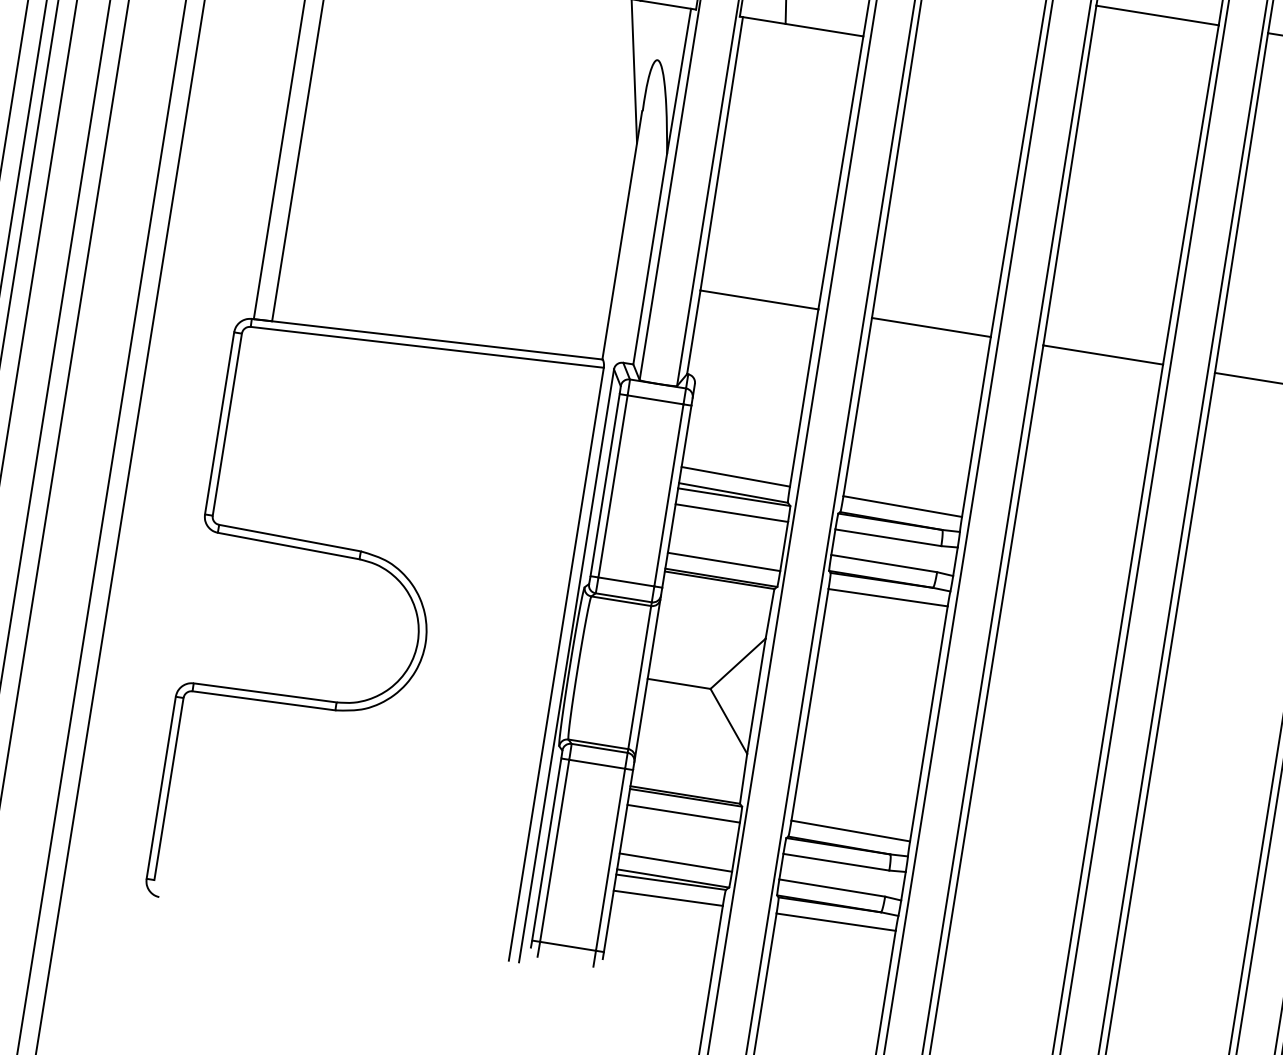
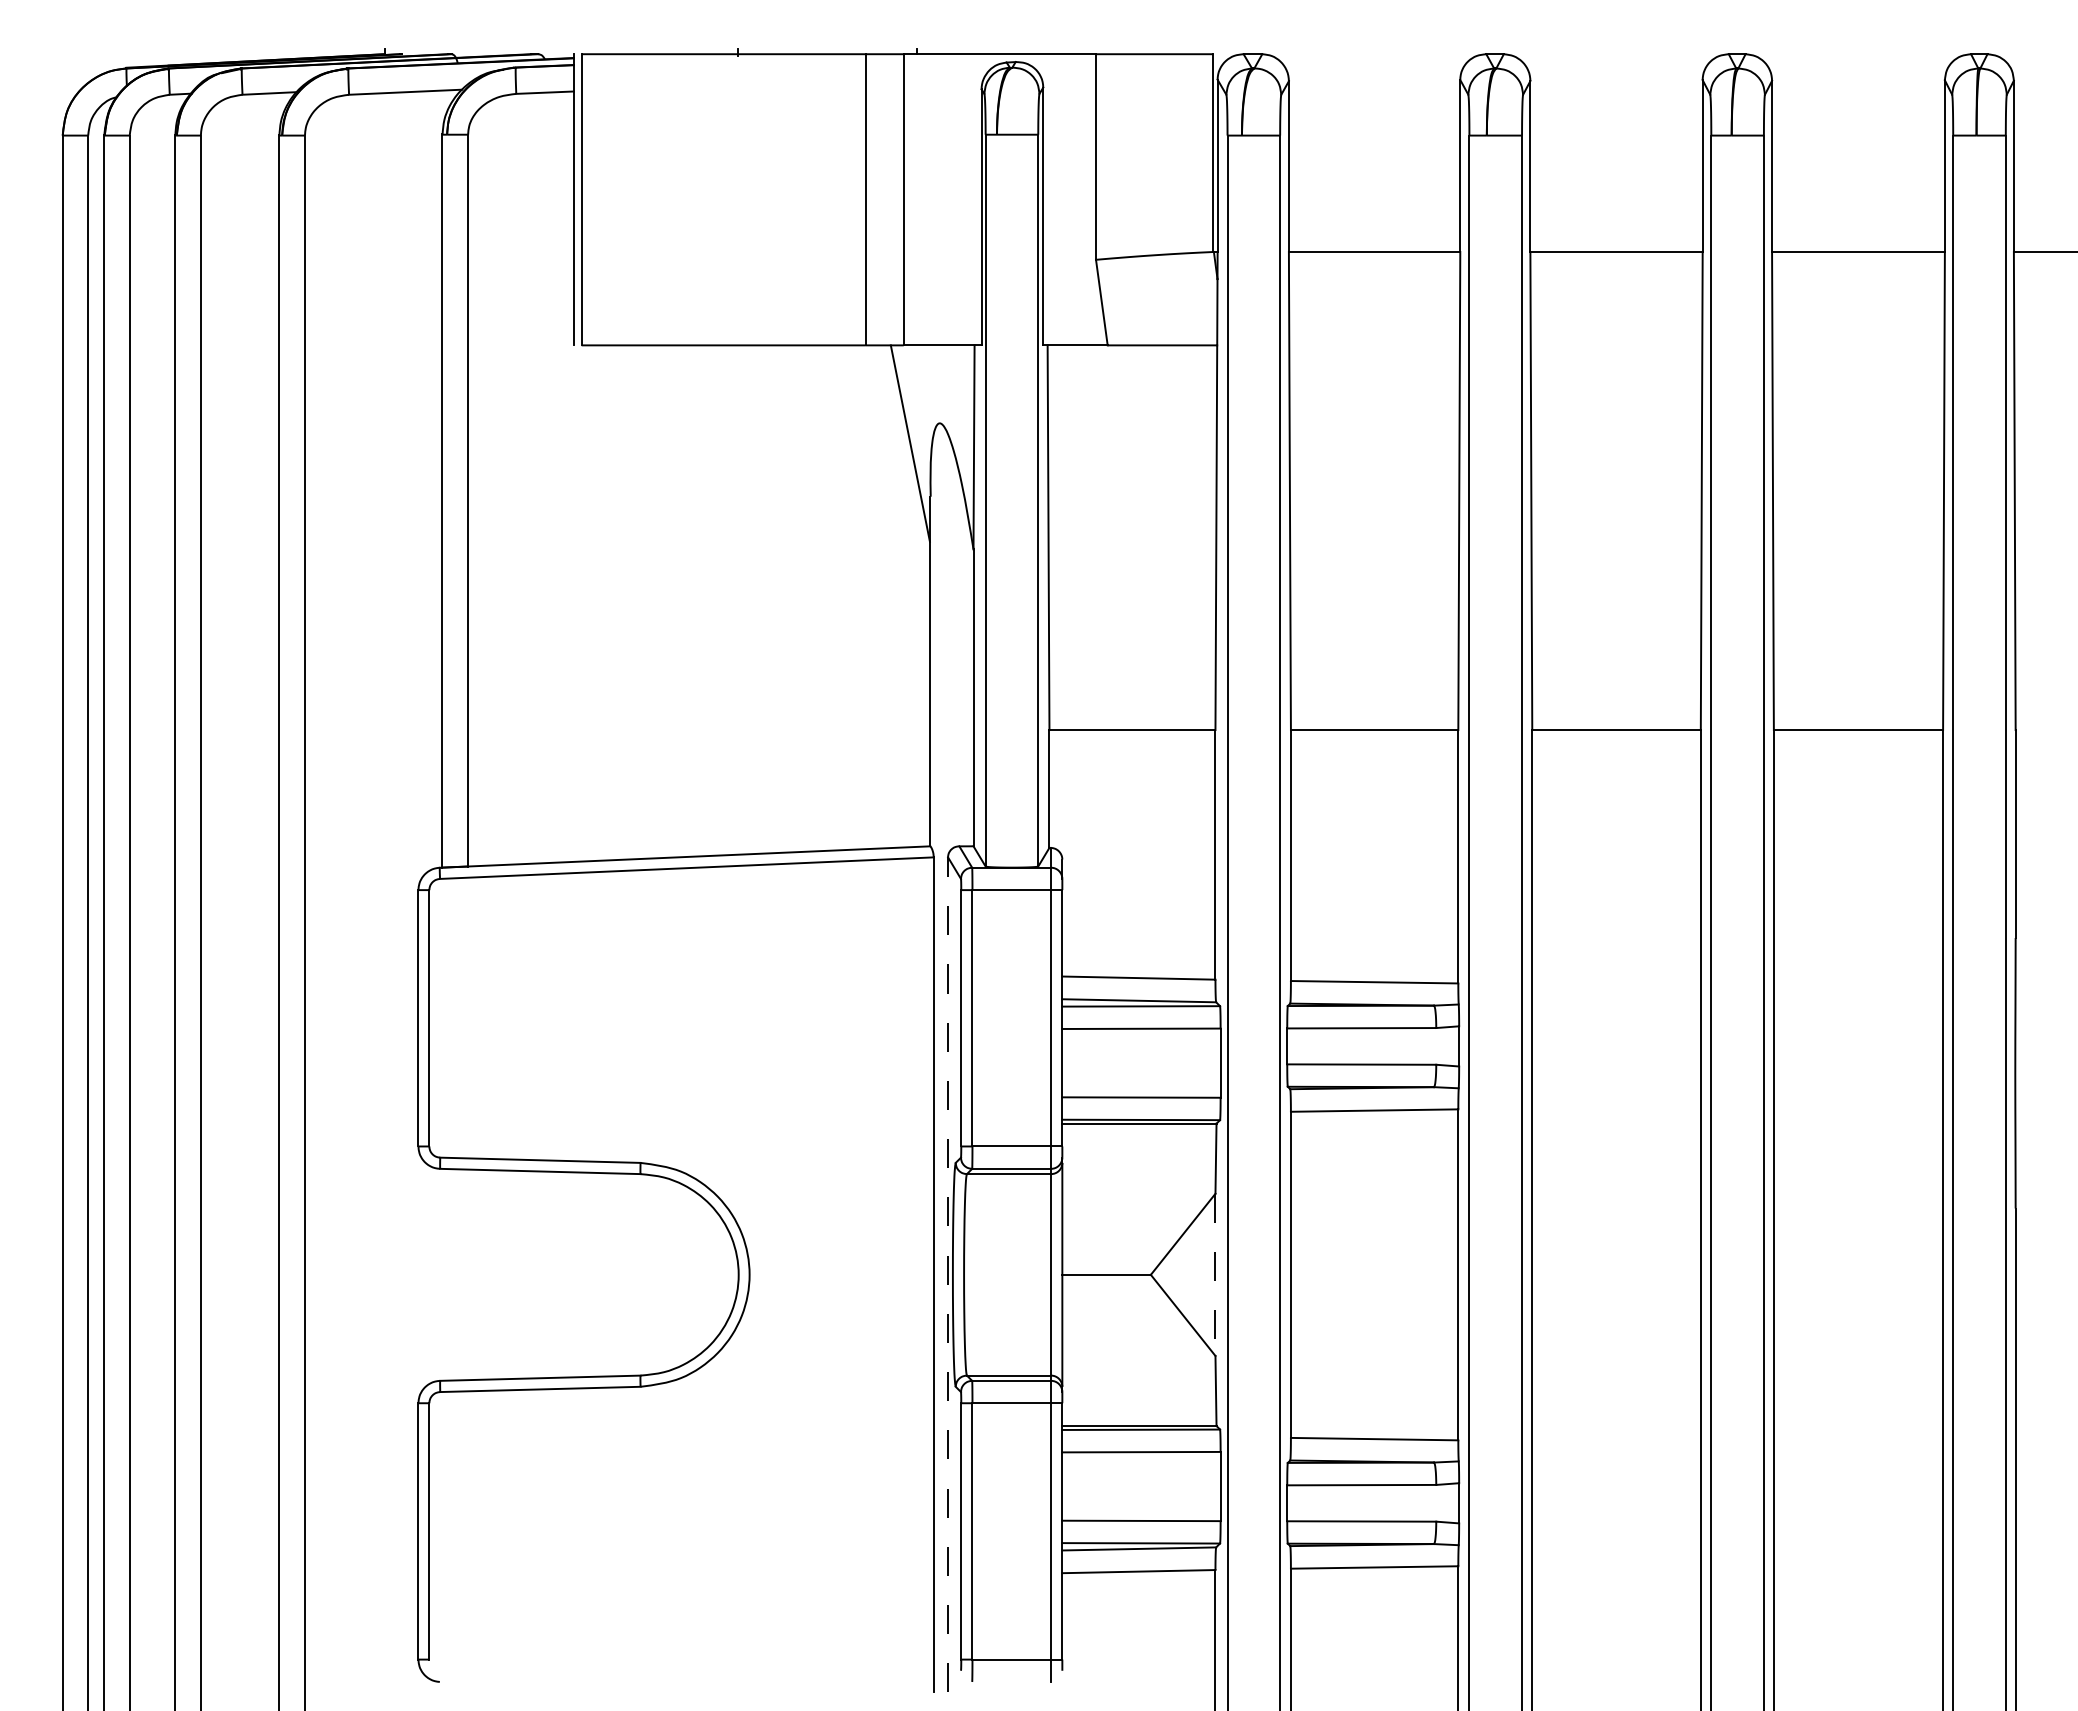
line: (566, 665) -> (948, 1274), solid -> dashed
line: (756, 696) -> (1215, 1275), solid -> dashed

